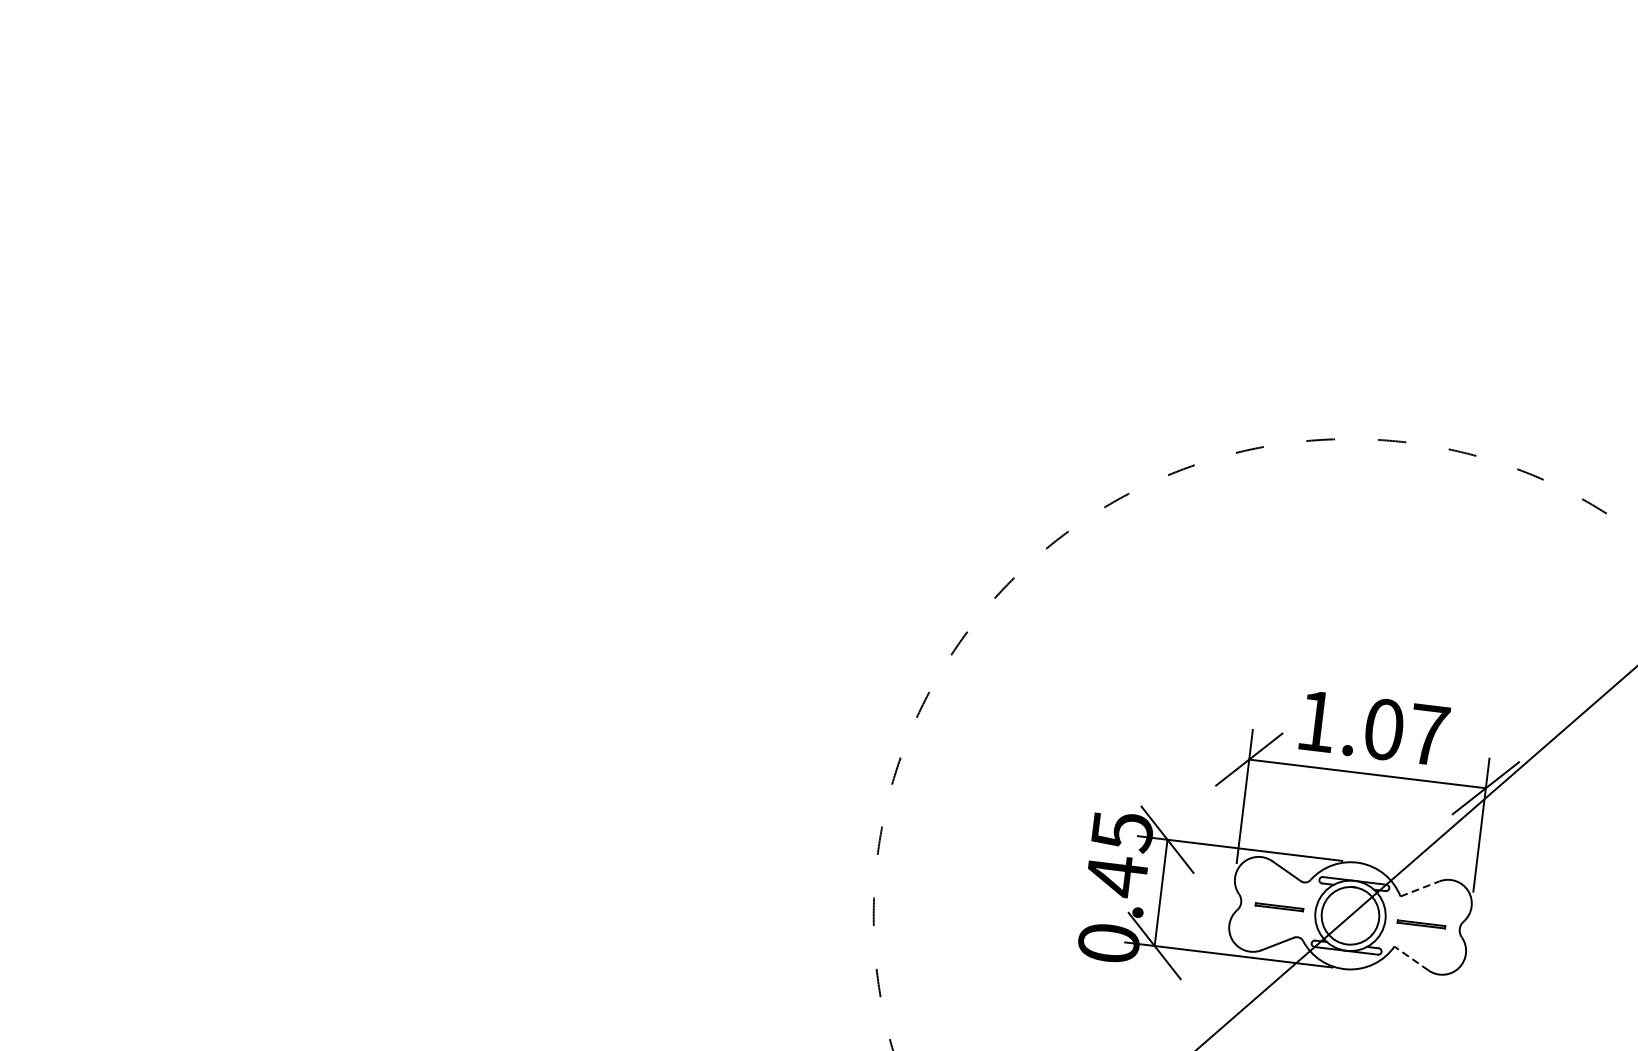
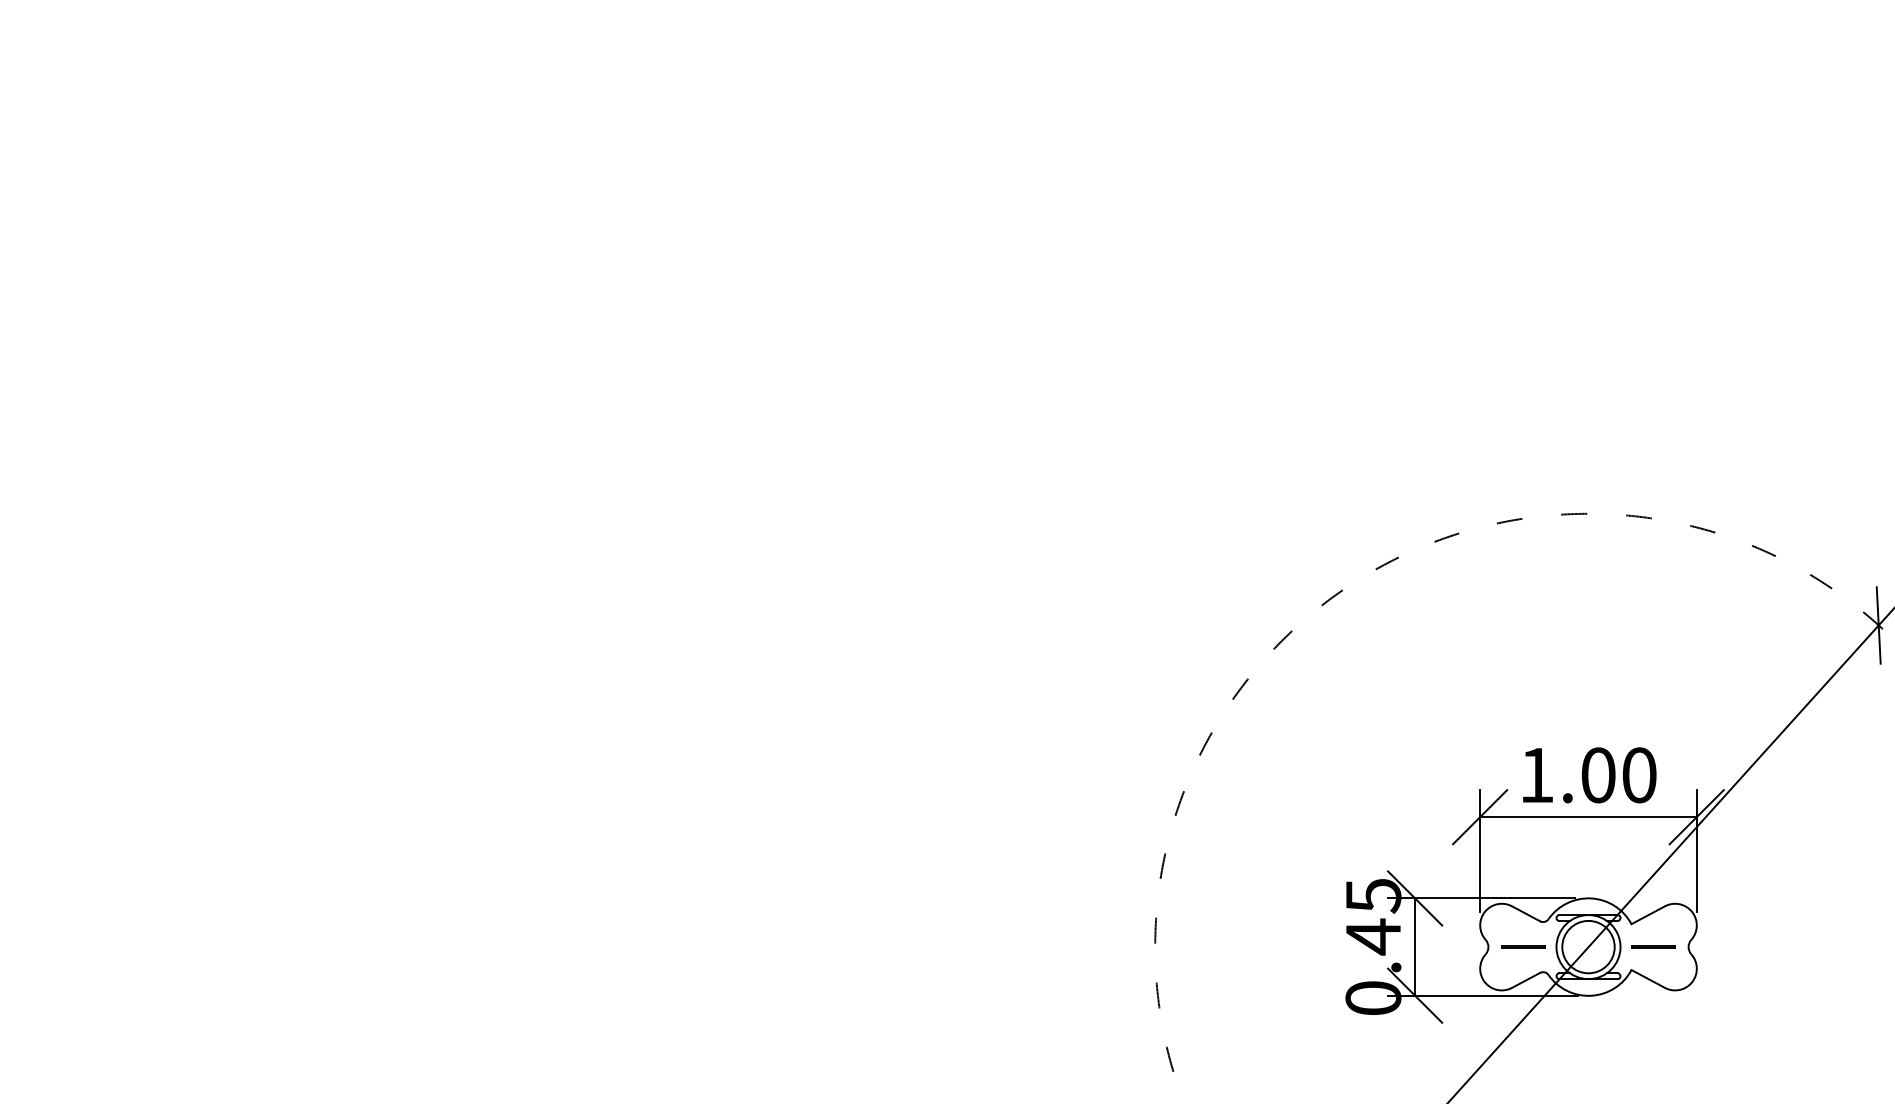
text: (1428, 735) -> (1639, 775), 1.07 -> 1.00
line: (1420, 889) -> (1648, 915), dashed -> solid
line: (1411, 958) -> (1648, 978), dashed -> solid

